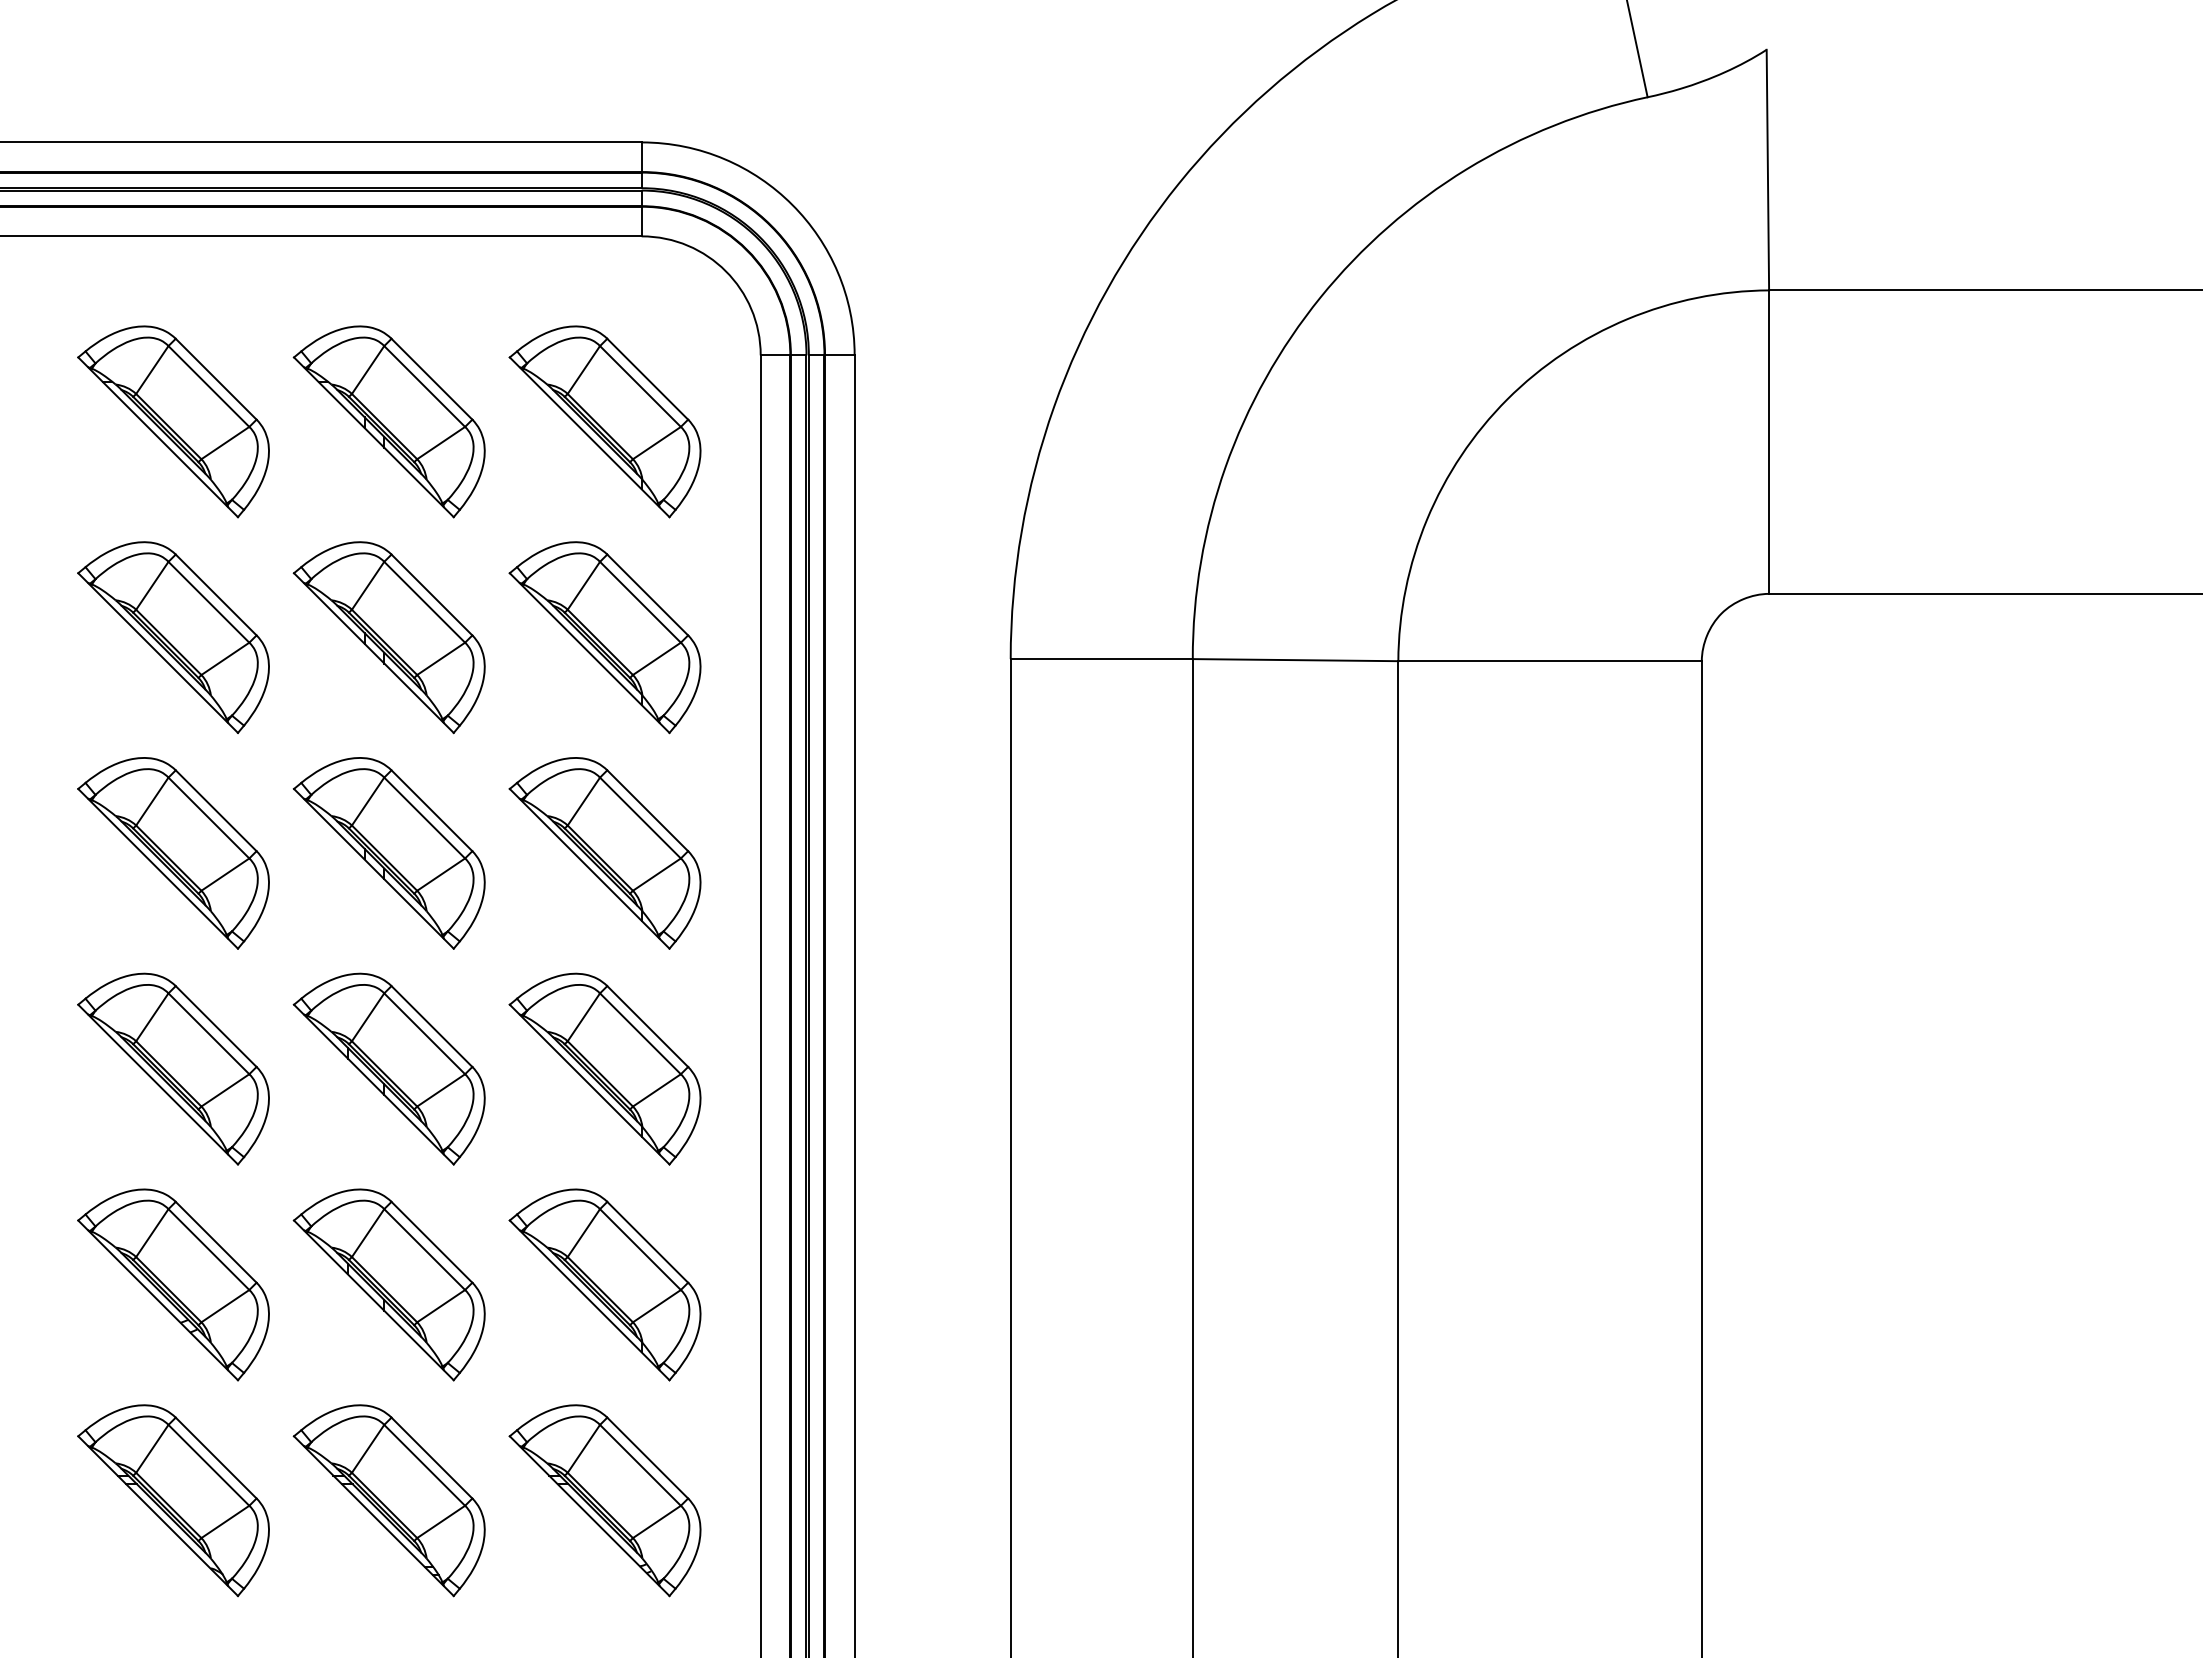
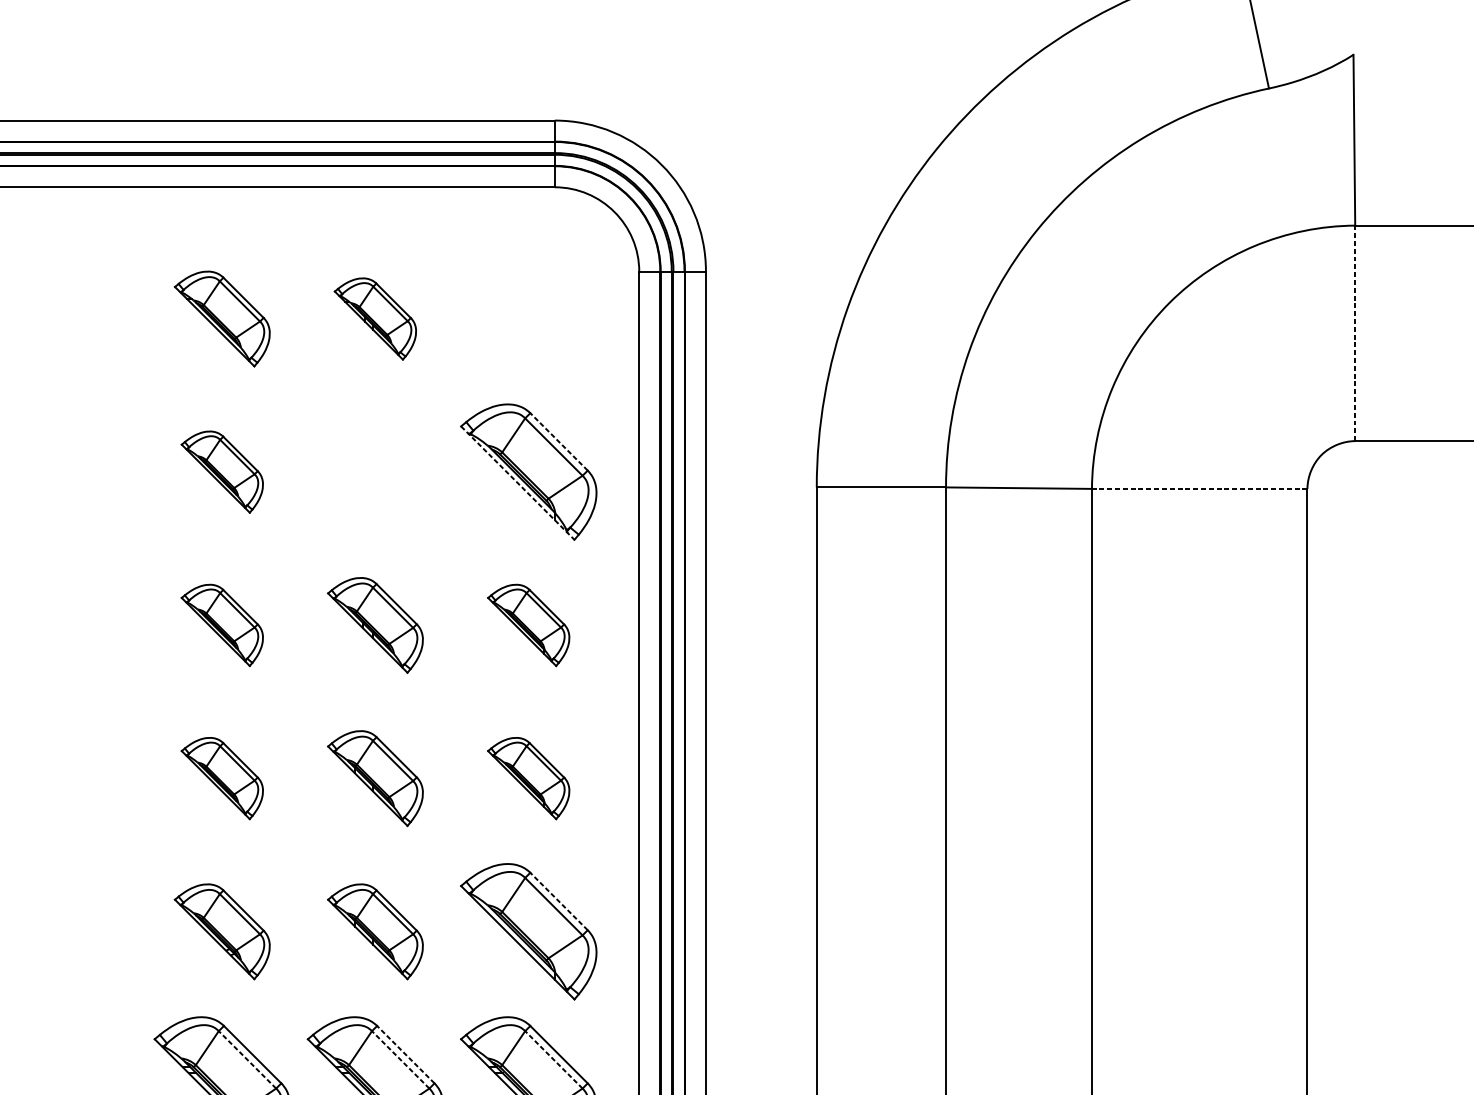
part: (173, 421) -> (222, 318), size x0.7
part: (388, 421) -> (374, 318), size x0.6
part: (604, 421) -> (528, 318), removed
line: (1769, 442) -> (1355, 333), solid -> dashed
line: (647, 594) -> (558, 441), solid -> dashed
part: (173, 637) -> (222, 472), size x0.6
part: (388, 637) -> (374, 472), removed
line: (589, 653) -> (517, 483), solid -> dashed
line: (1550, 661) -> (1200, 489), solid -> dashed
part: (173, 853) -> (222, 625), size x0.6
part: (388, 853) -> (374, 625), size x0.7
part: (604, 853) -> (528, 625), size x0.6
part: (173, 1068) -> (222, 778), size x0.6
part: (388, 1068) -> (374, 778), size x0.7
part: (604, 1068) -> (528, 778), size x0.6
line: (647, 1241) -> (558, 900), solid -> dashed
part: (173, 1284) -> (222, 931), size x0.7
part: (388, 1284) -> (374, 931), size x0.7
line: (431, 1457) -> (405, 1054), solid -> dashed
line: (208, 1465) -> (247, 1059), solid -> dashed
line: (424, 1465) -> (400, 1059), solid -> dashed
line: (640, 1465) -> (553, 1059), solid -> dashed

